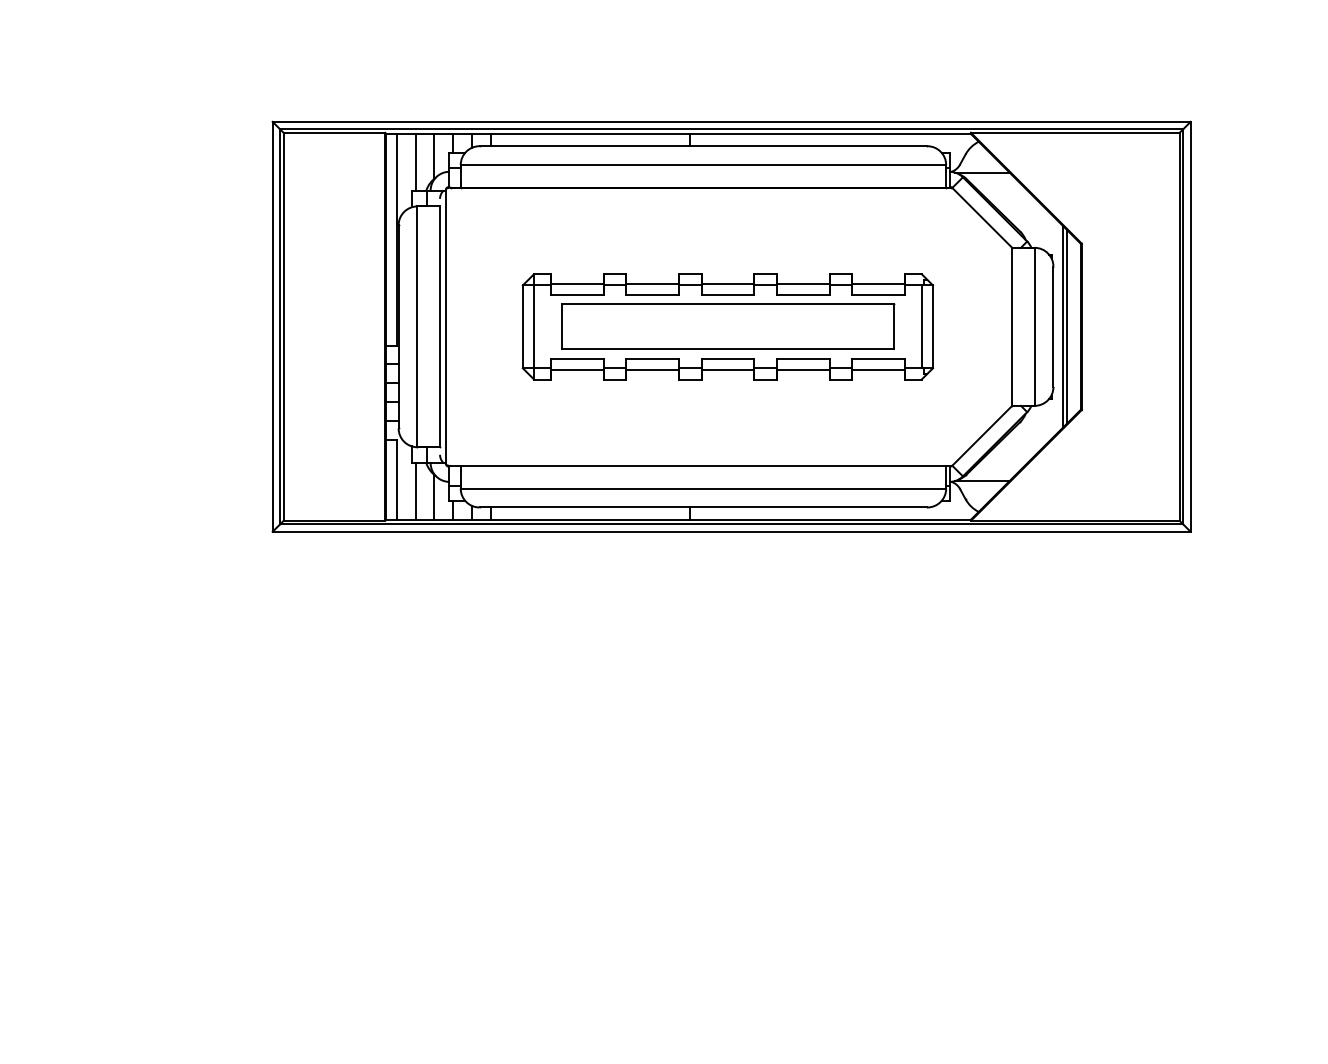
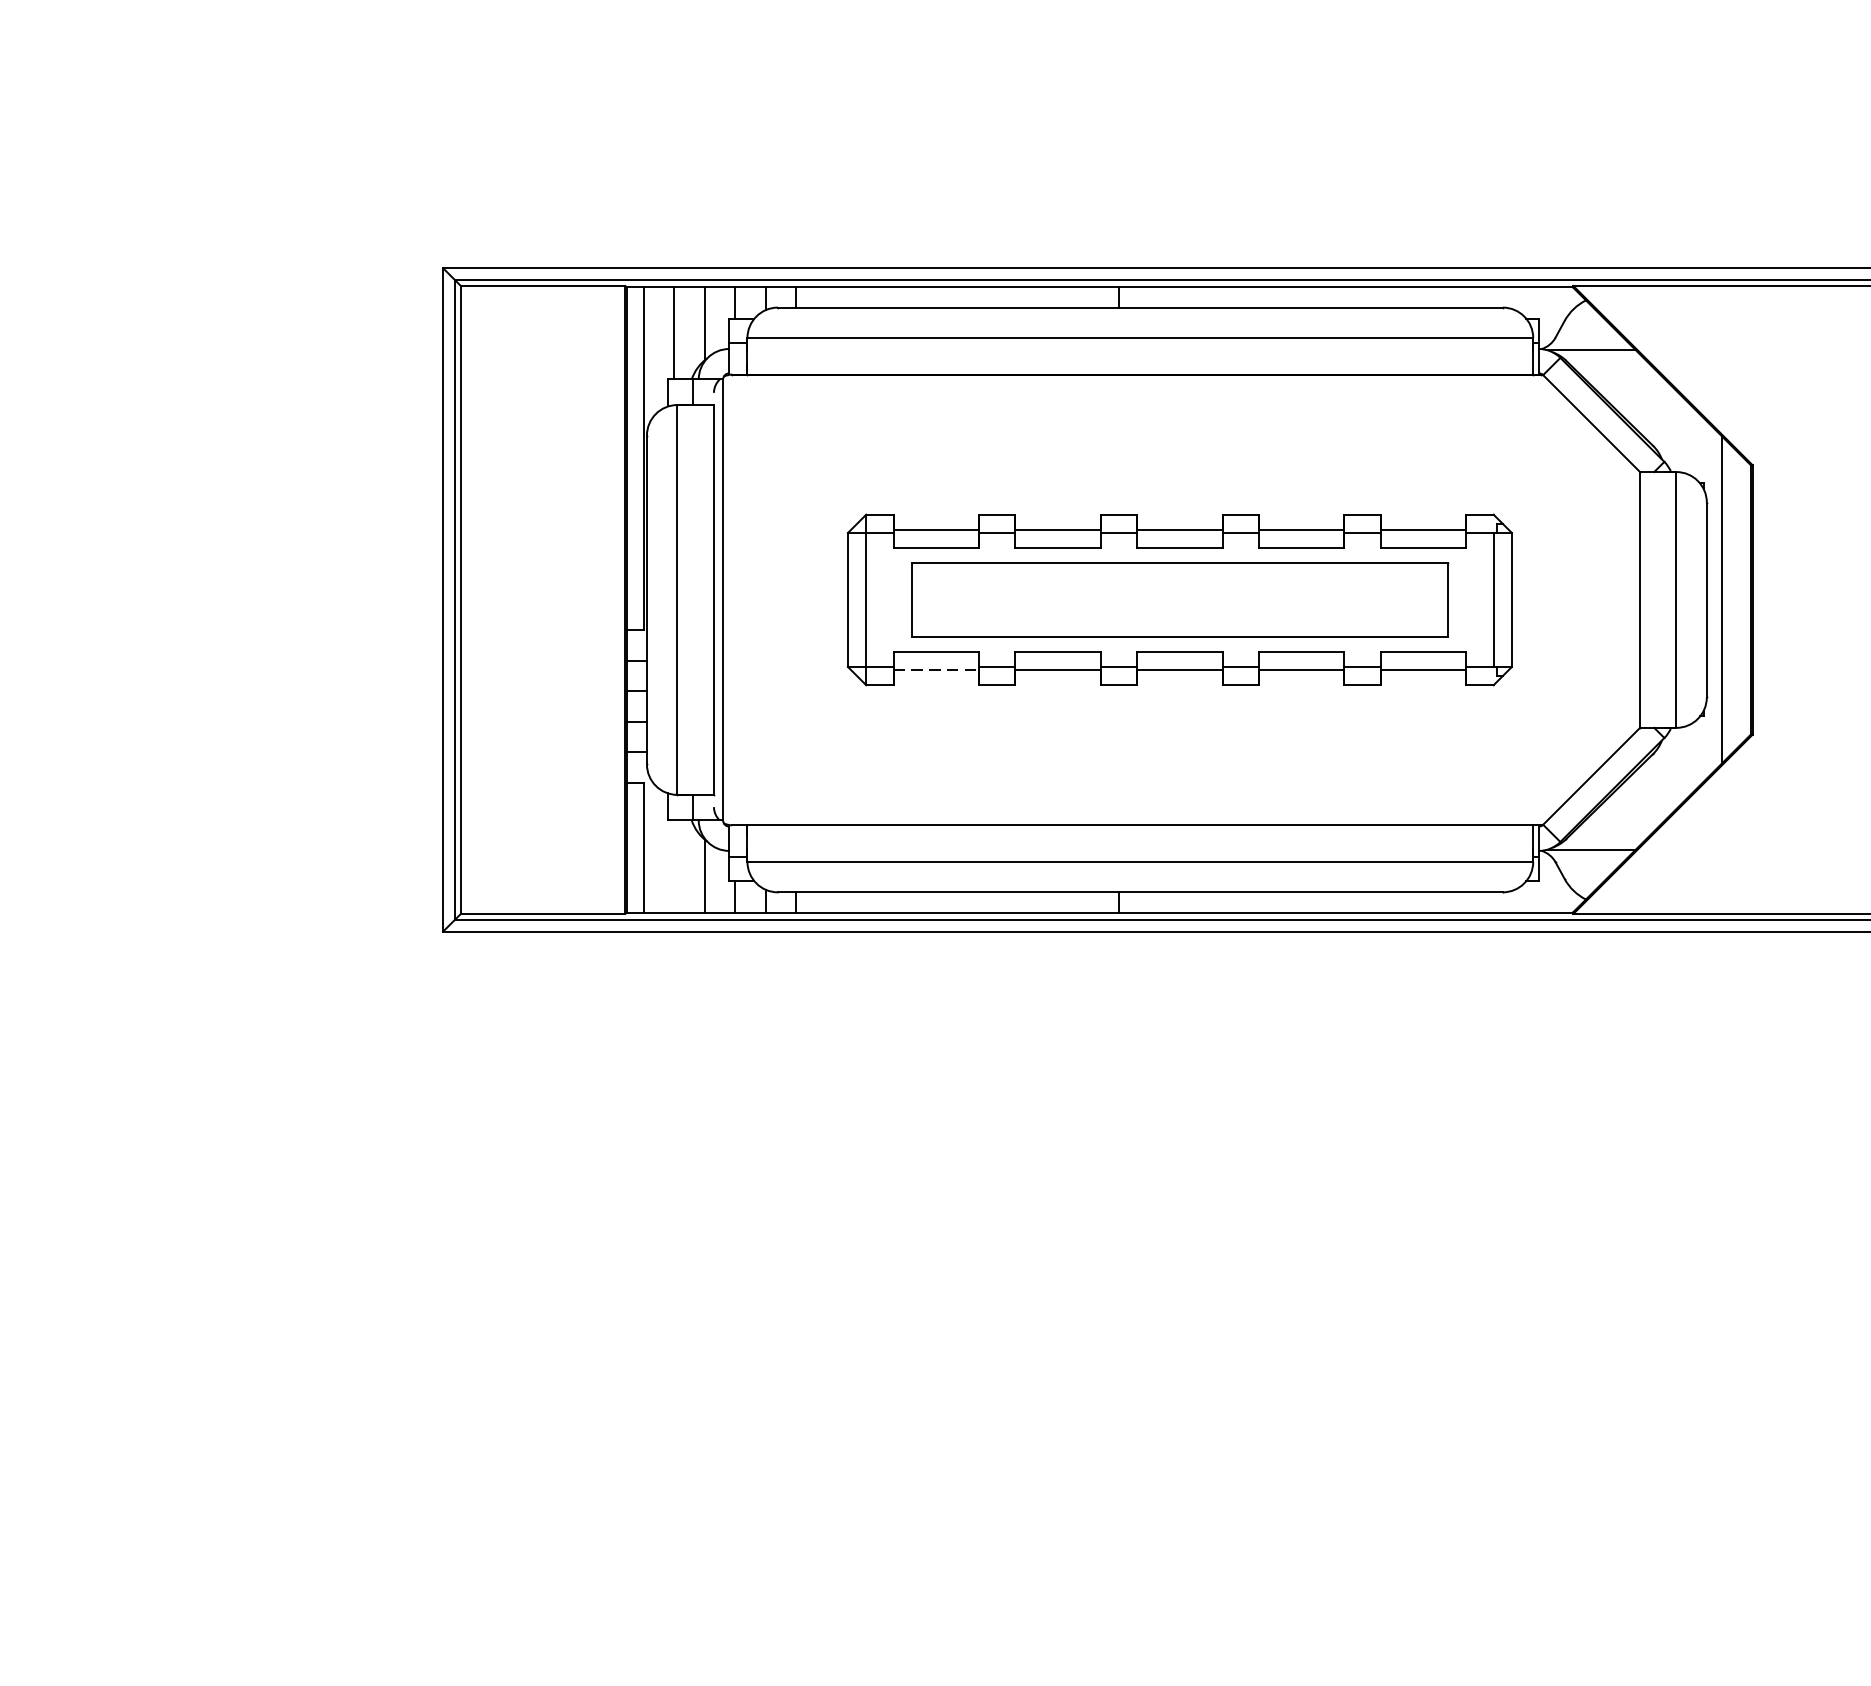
line: (1066, 326) -> (1727, 599), removed
line: (577, 370) -> (936, 670), solid -> dashed
line: (415, 491) -> (674, 866), removed

